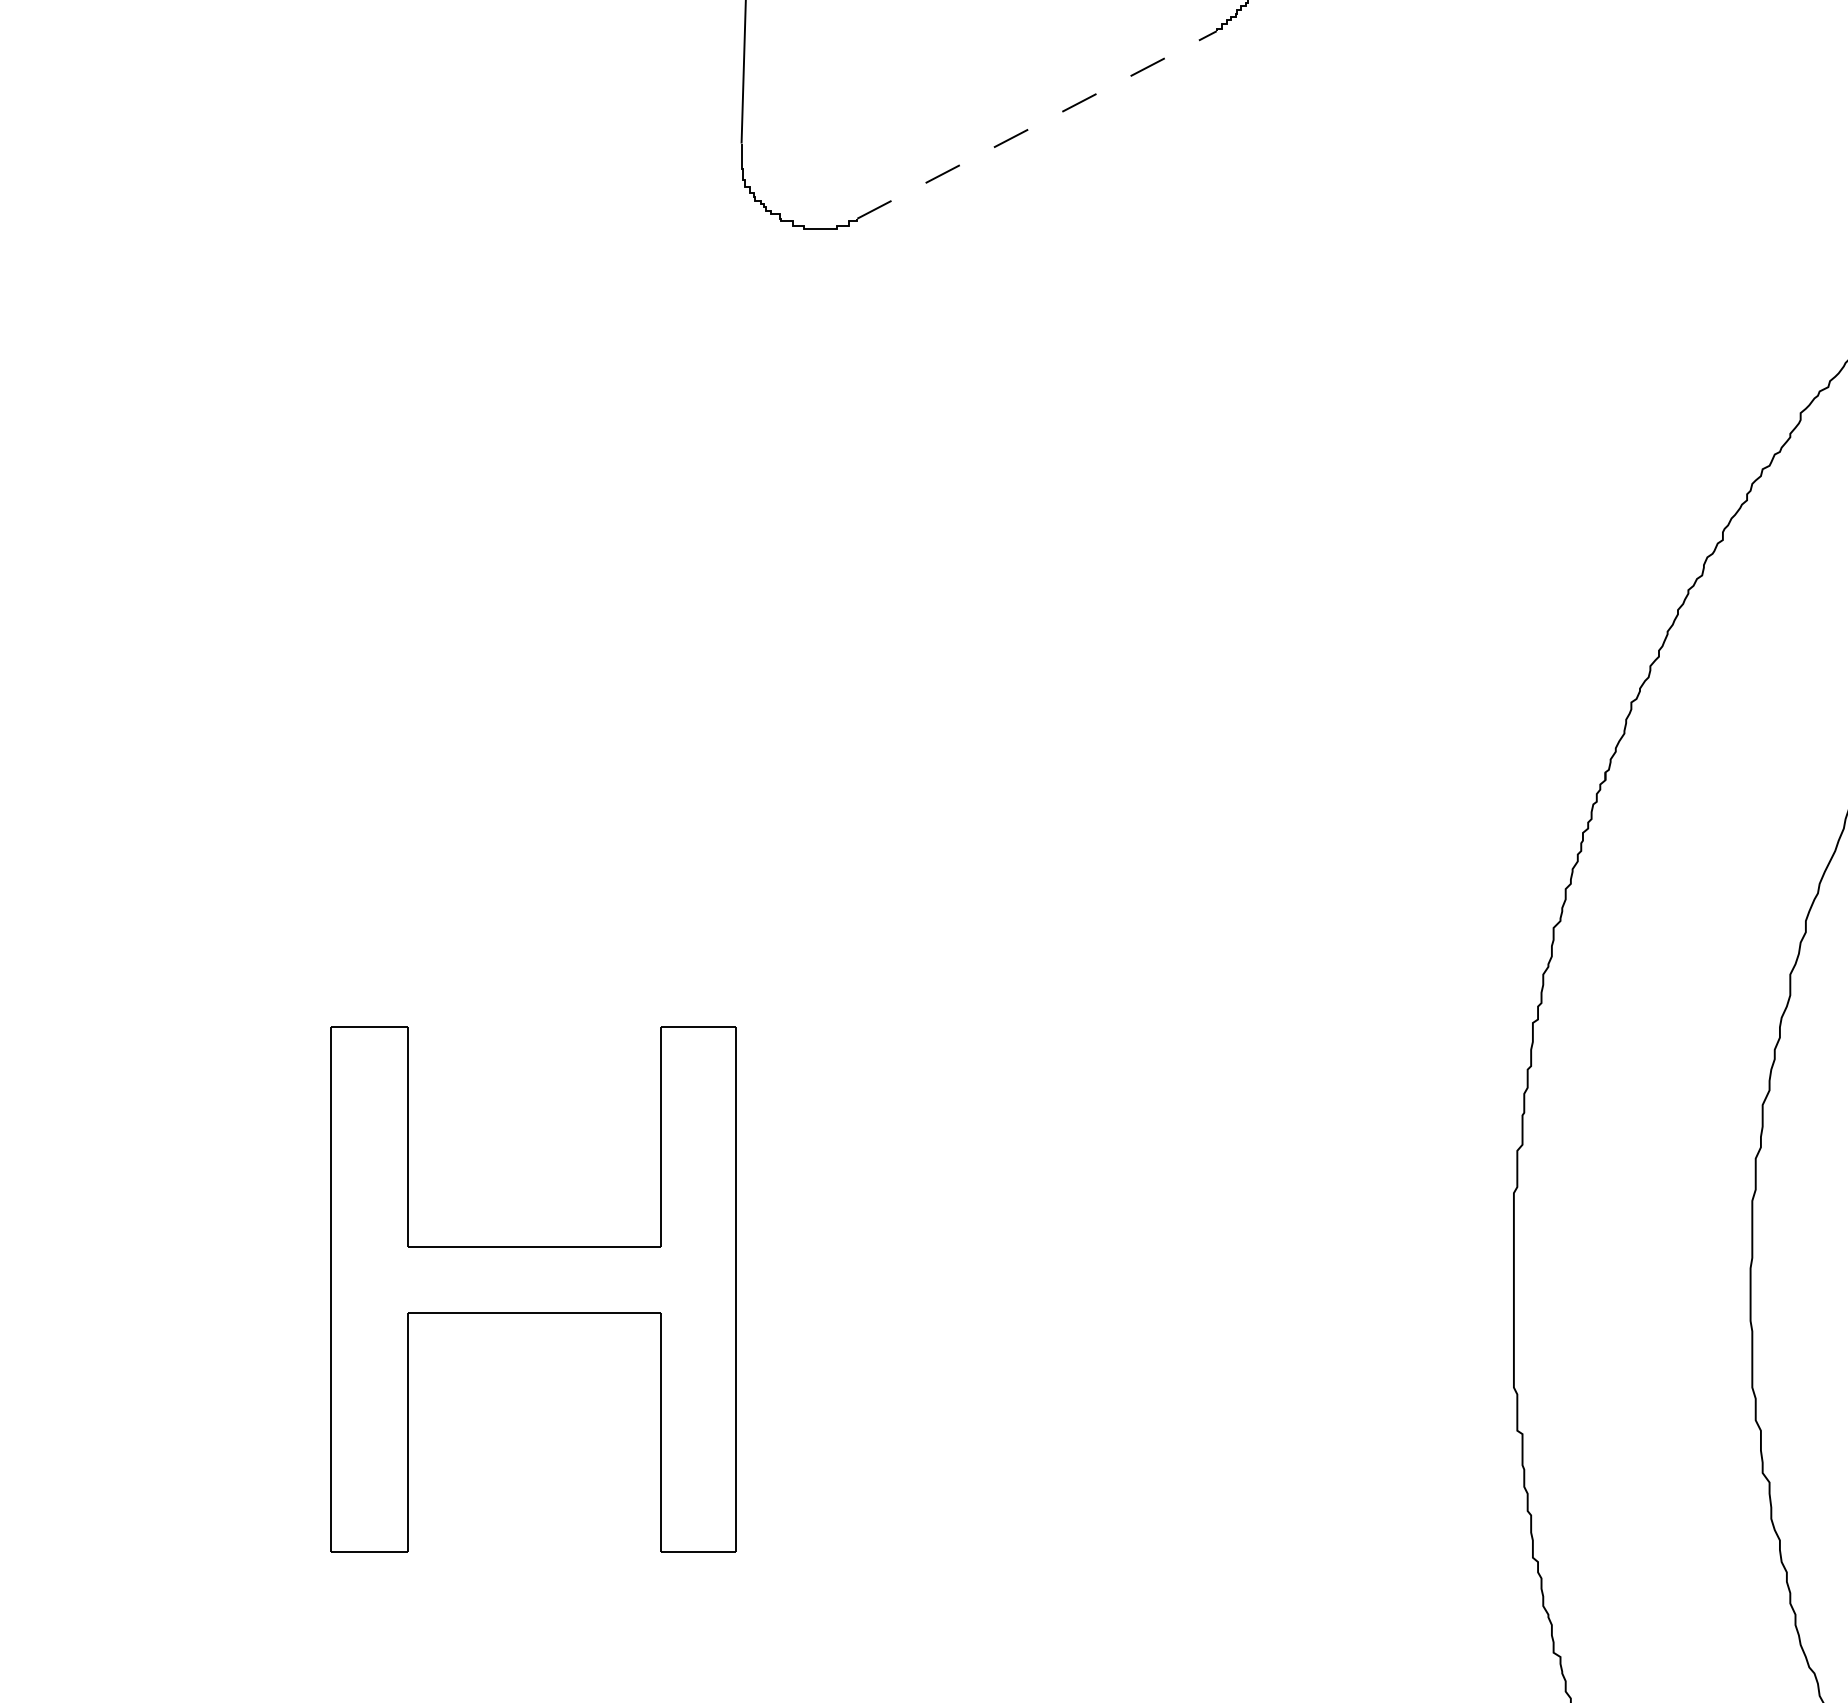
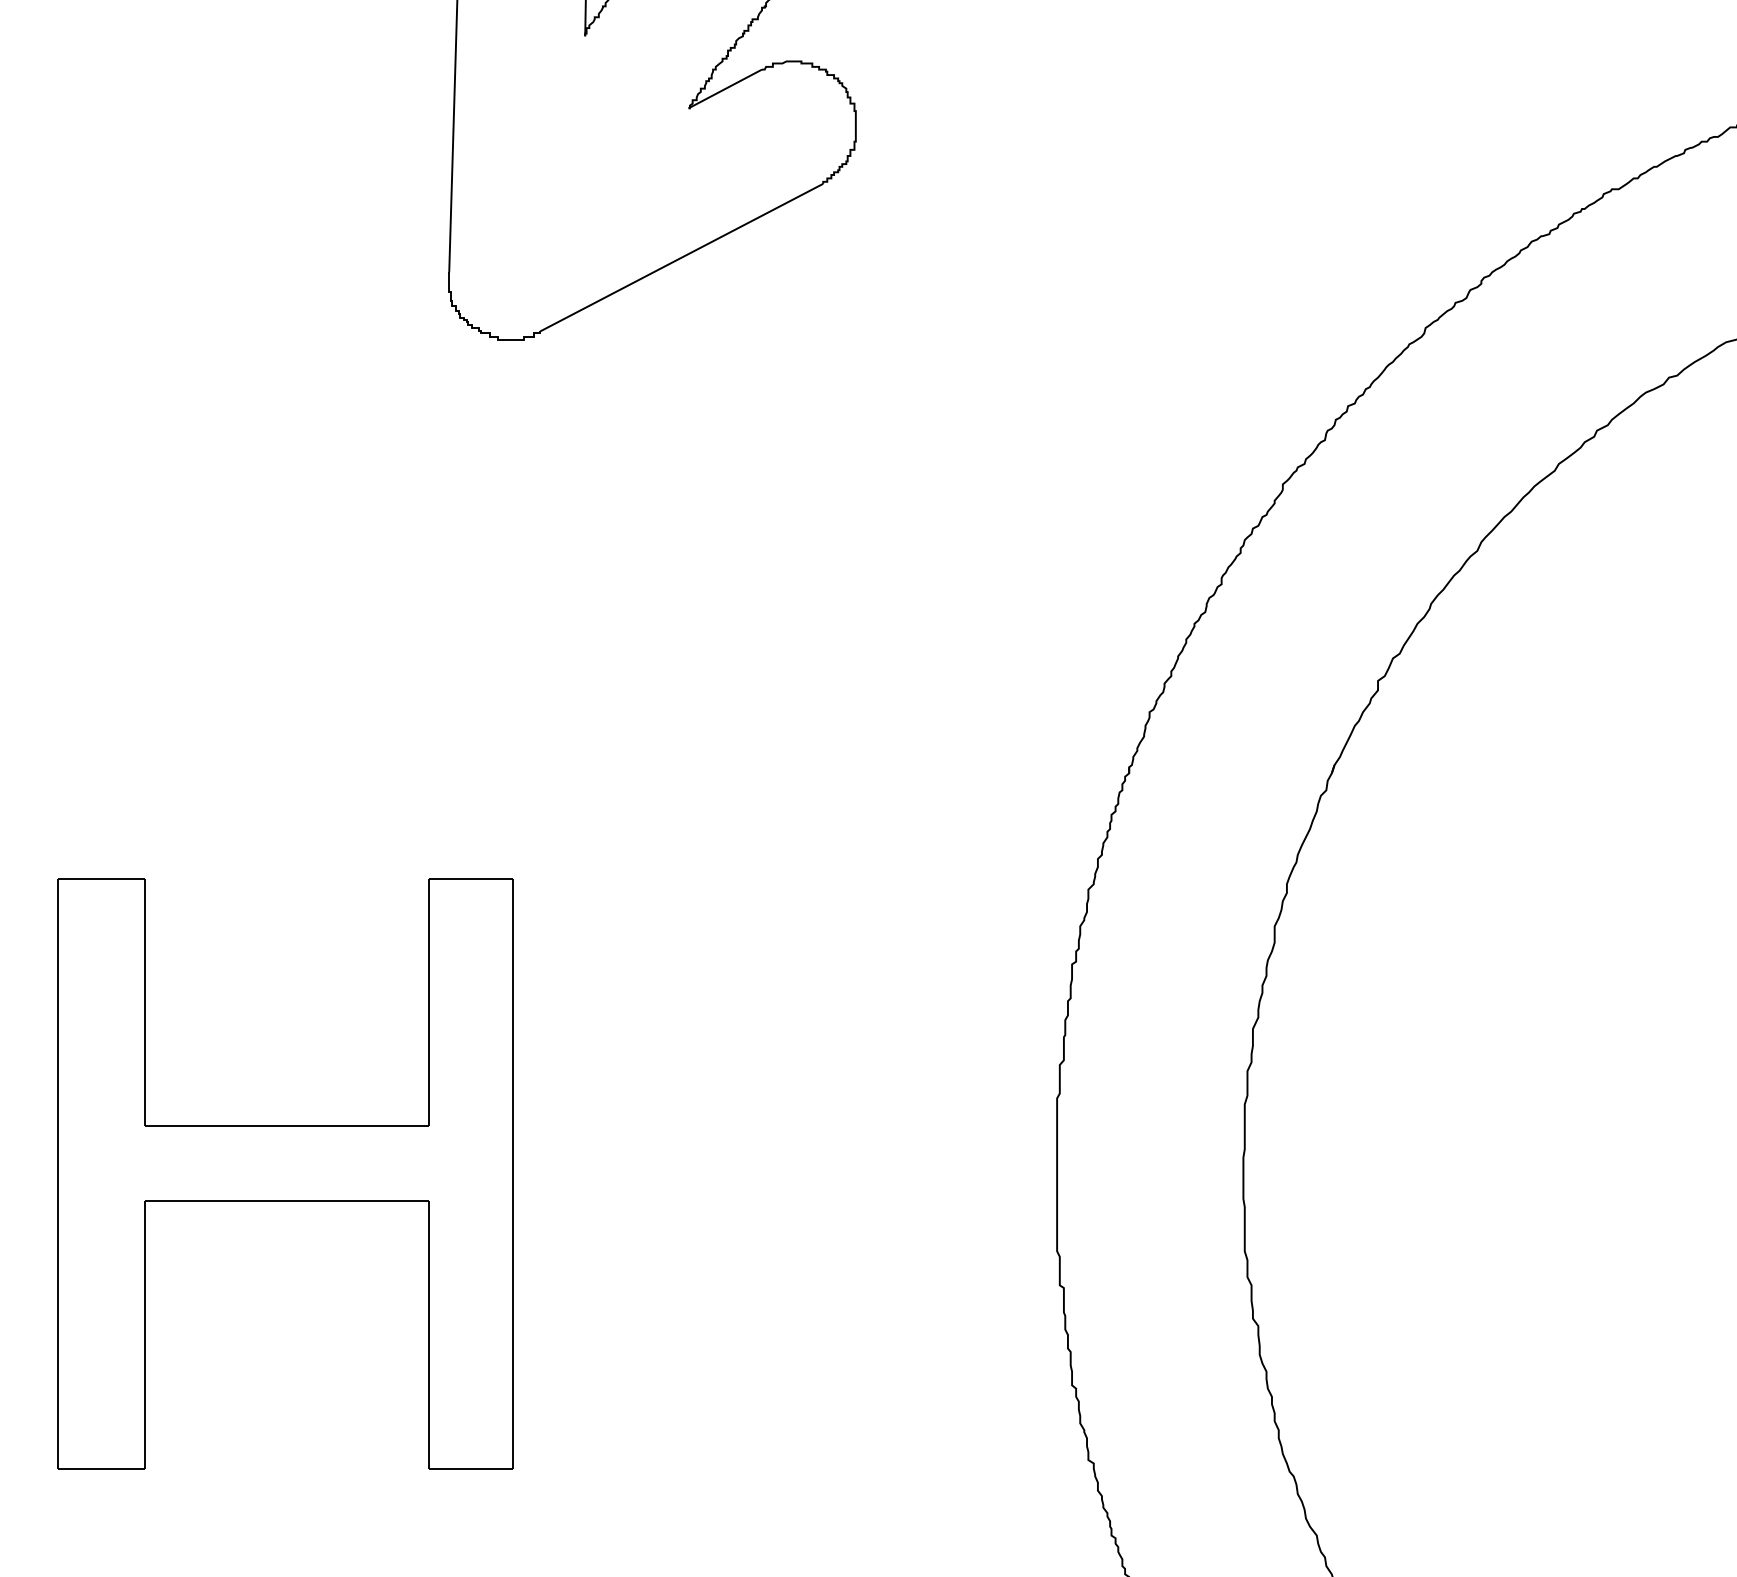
line: (1036, 124) -> (681, 257), dashed -> solid
part: (533, 1288) -> (285, 1173), size x1.43

